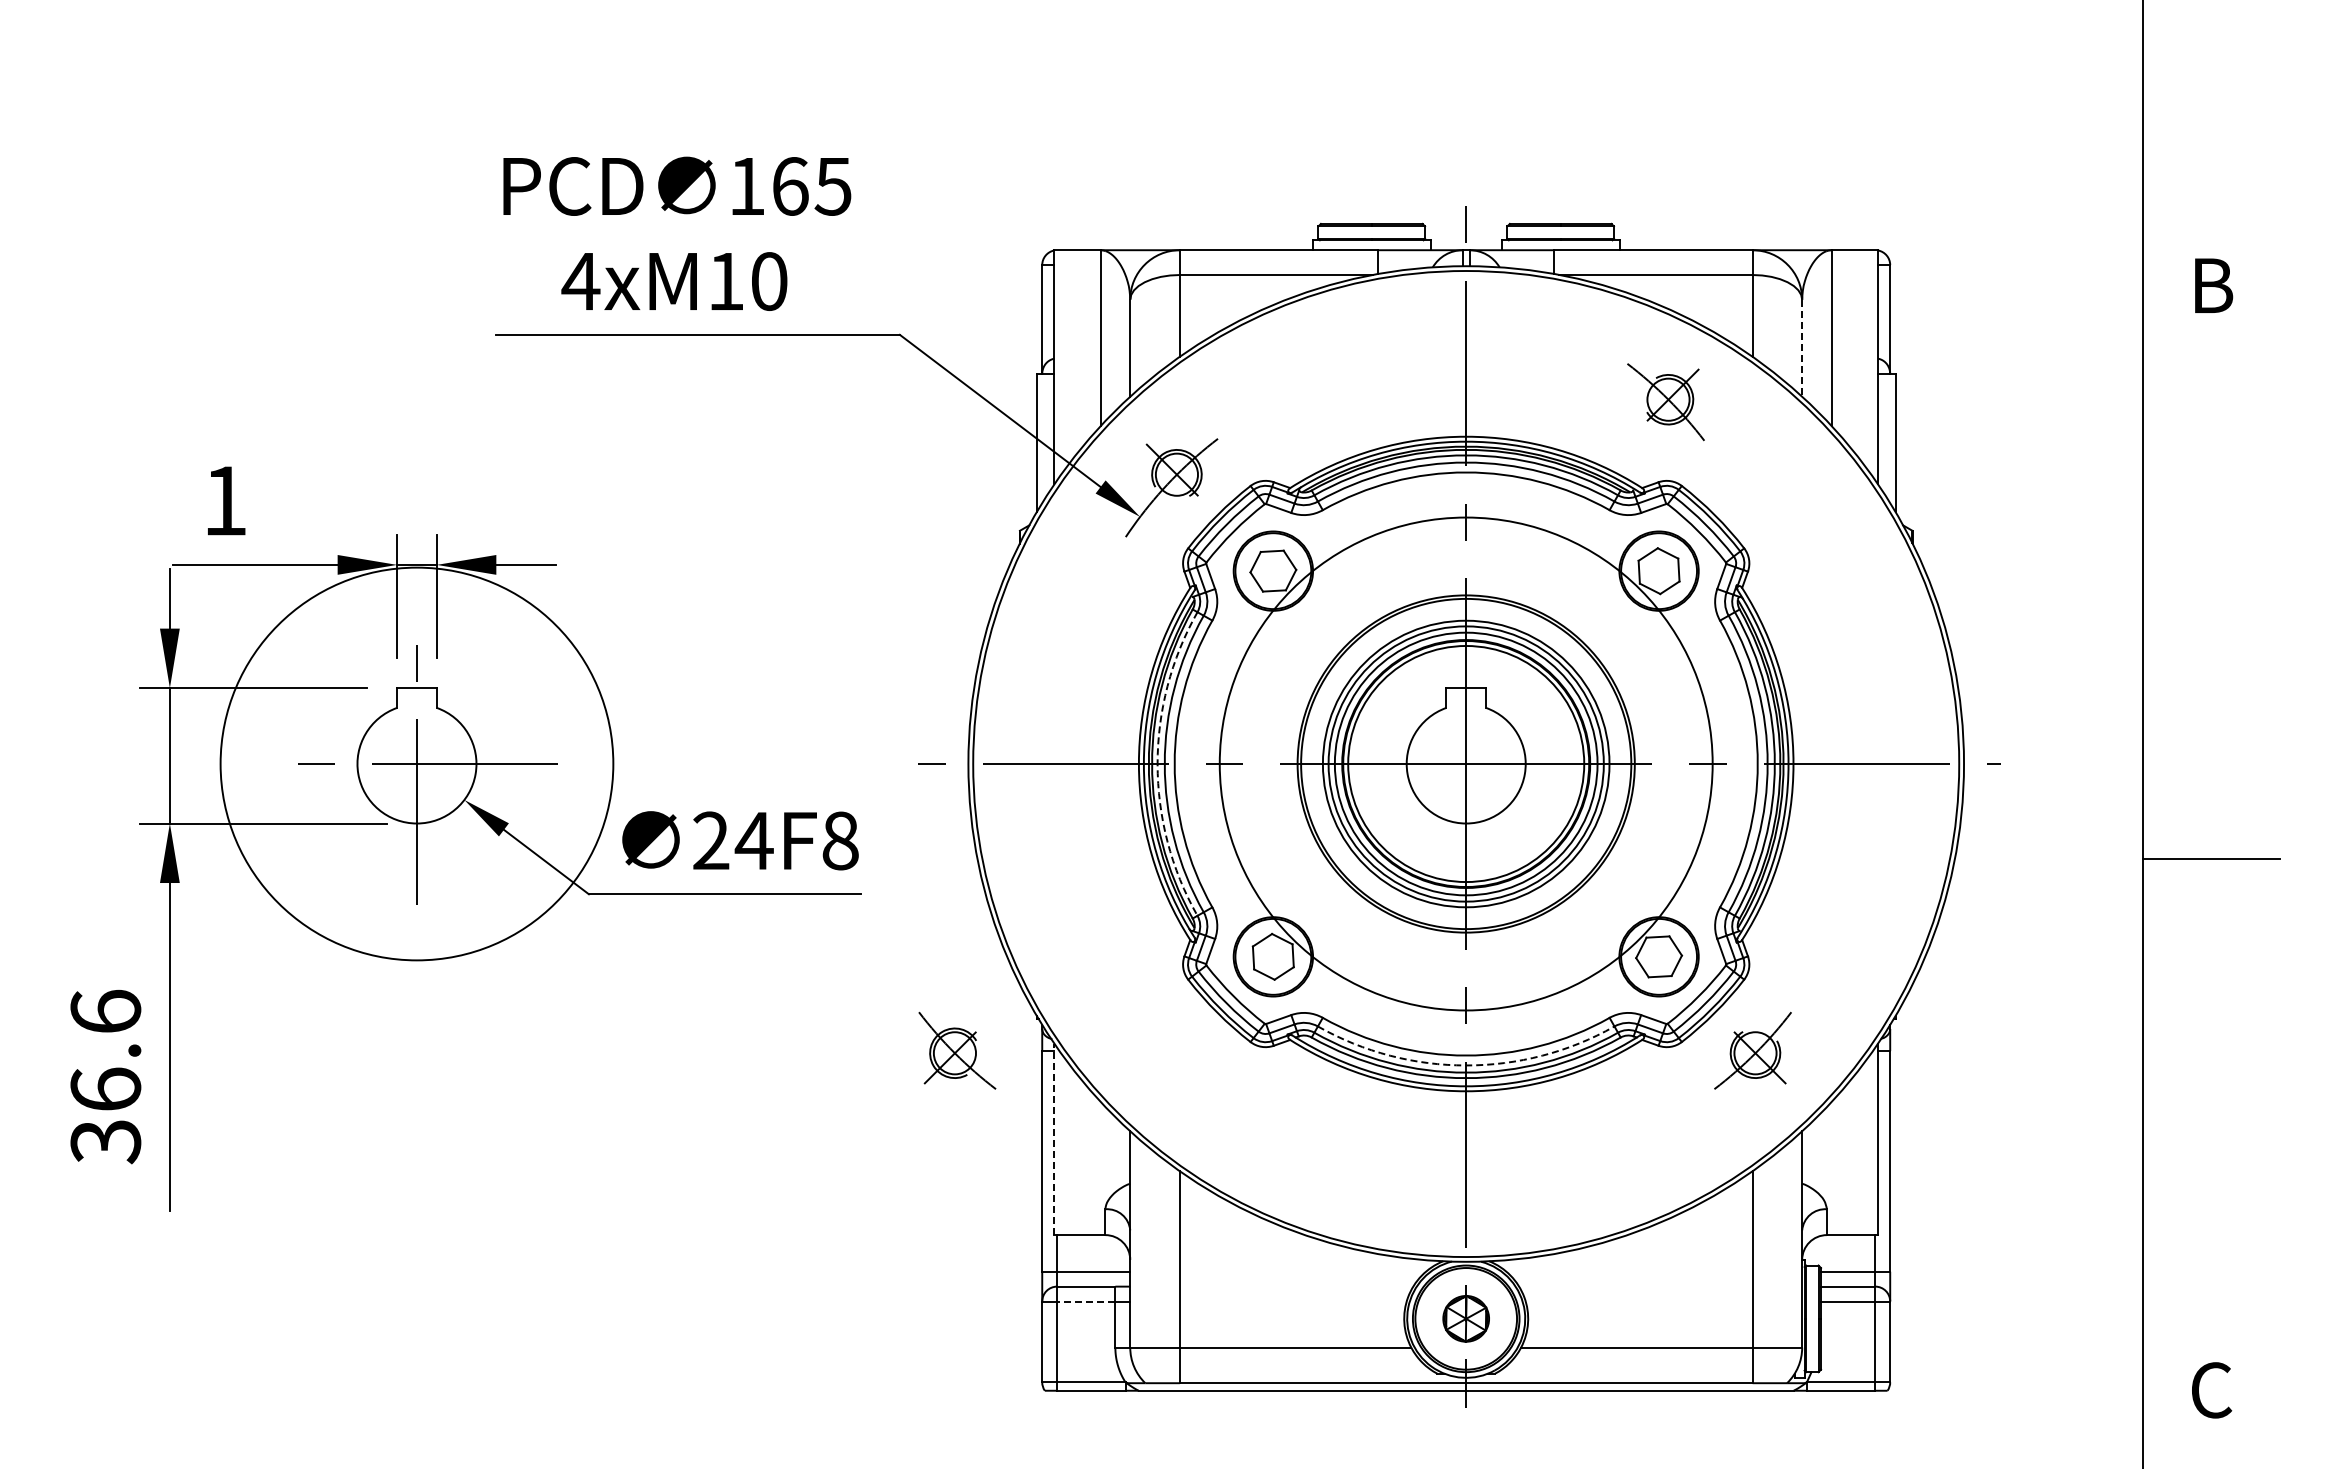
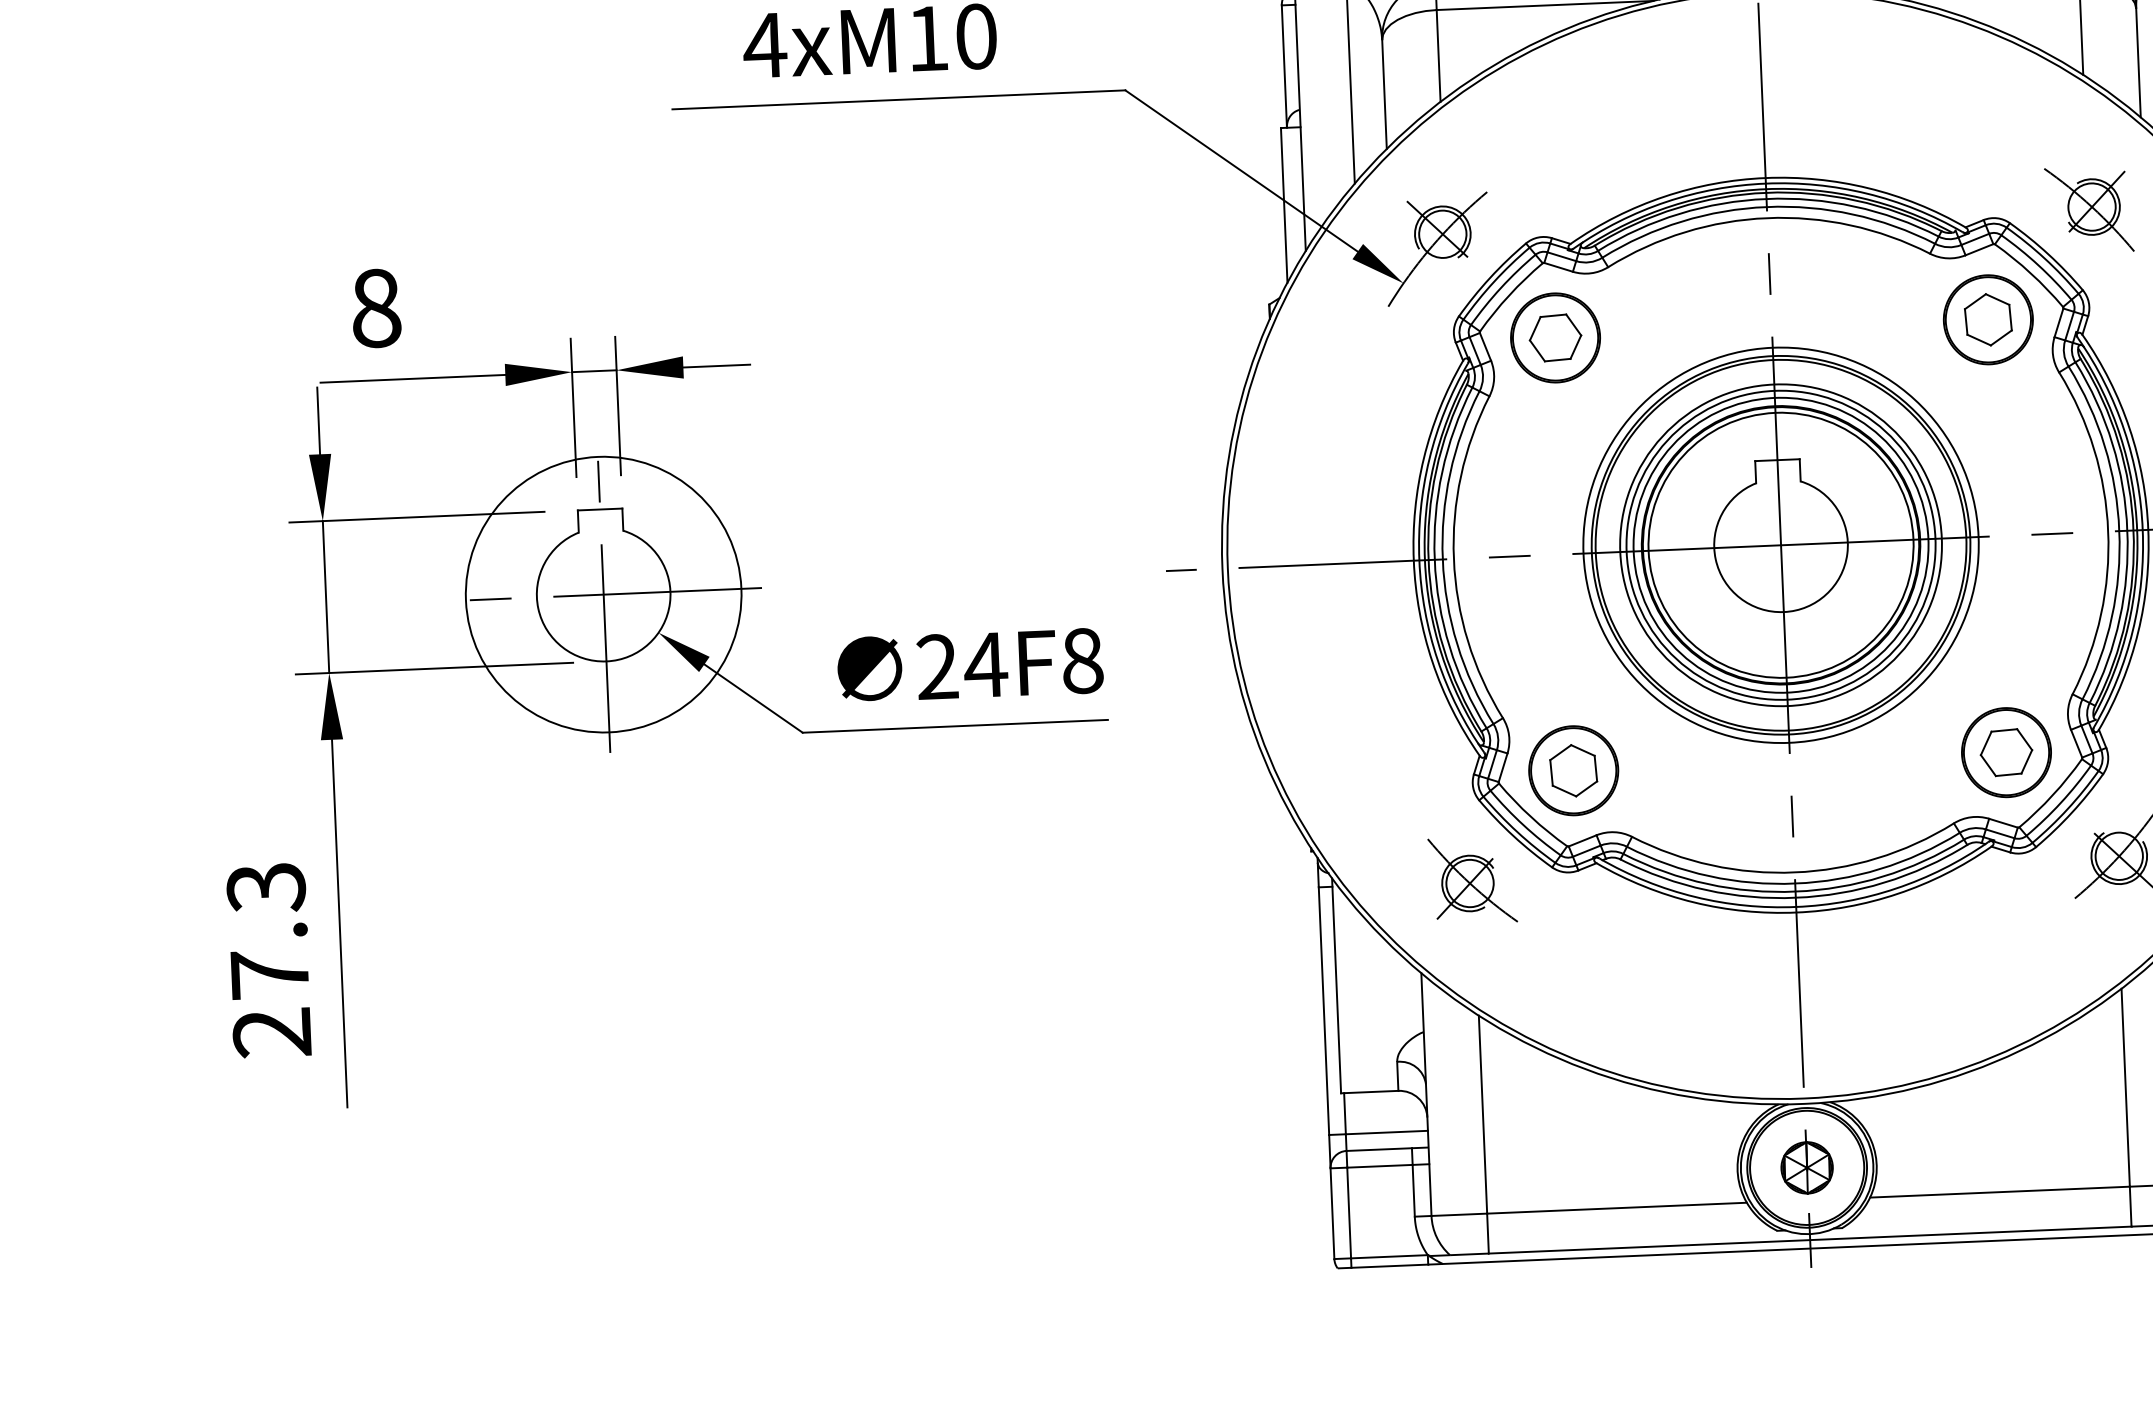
line: (1802, 348) -> (2138, 63), dashed -> solid
part: (1665, 402) -> (2088, 210), moved
text: (225, 500) -> (376, 307), 1 -> 8
circle: (416, 763) -> (603, 594), size x0.62
circle: (1466, 763) -> (1781, 544), size x0.71
arc: (1157, 764) -> (1434, 560), dashed -> solid
part: (957, 1050) -> (1472, 880), moved
arc: (1466, 1065) -> (1795, 883), dashed -> solid
text: (105, 1076) -> (268, 959), 36.6 -> 27.3
line: (1054, 1139) -> (1336, 985), dashed -> solid
line: (1085, 1301) -> (1379, 1166), dashed -> solid

